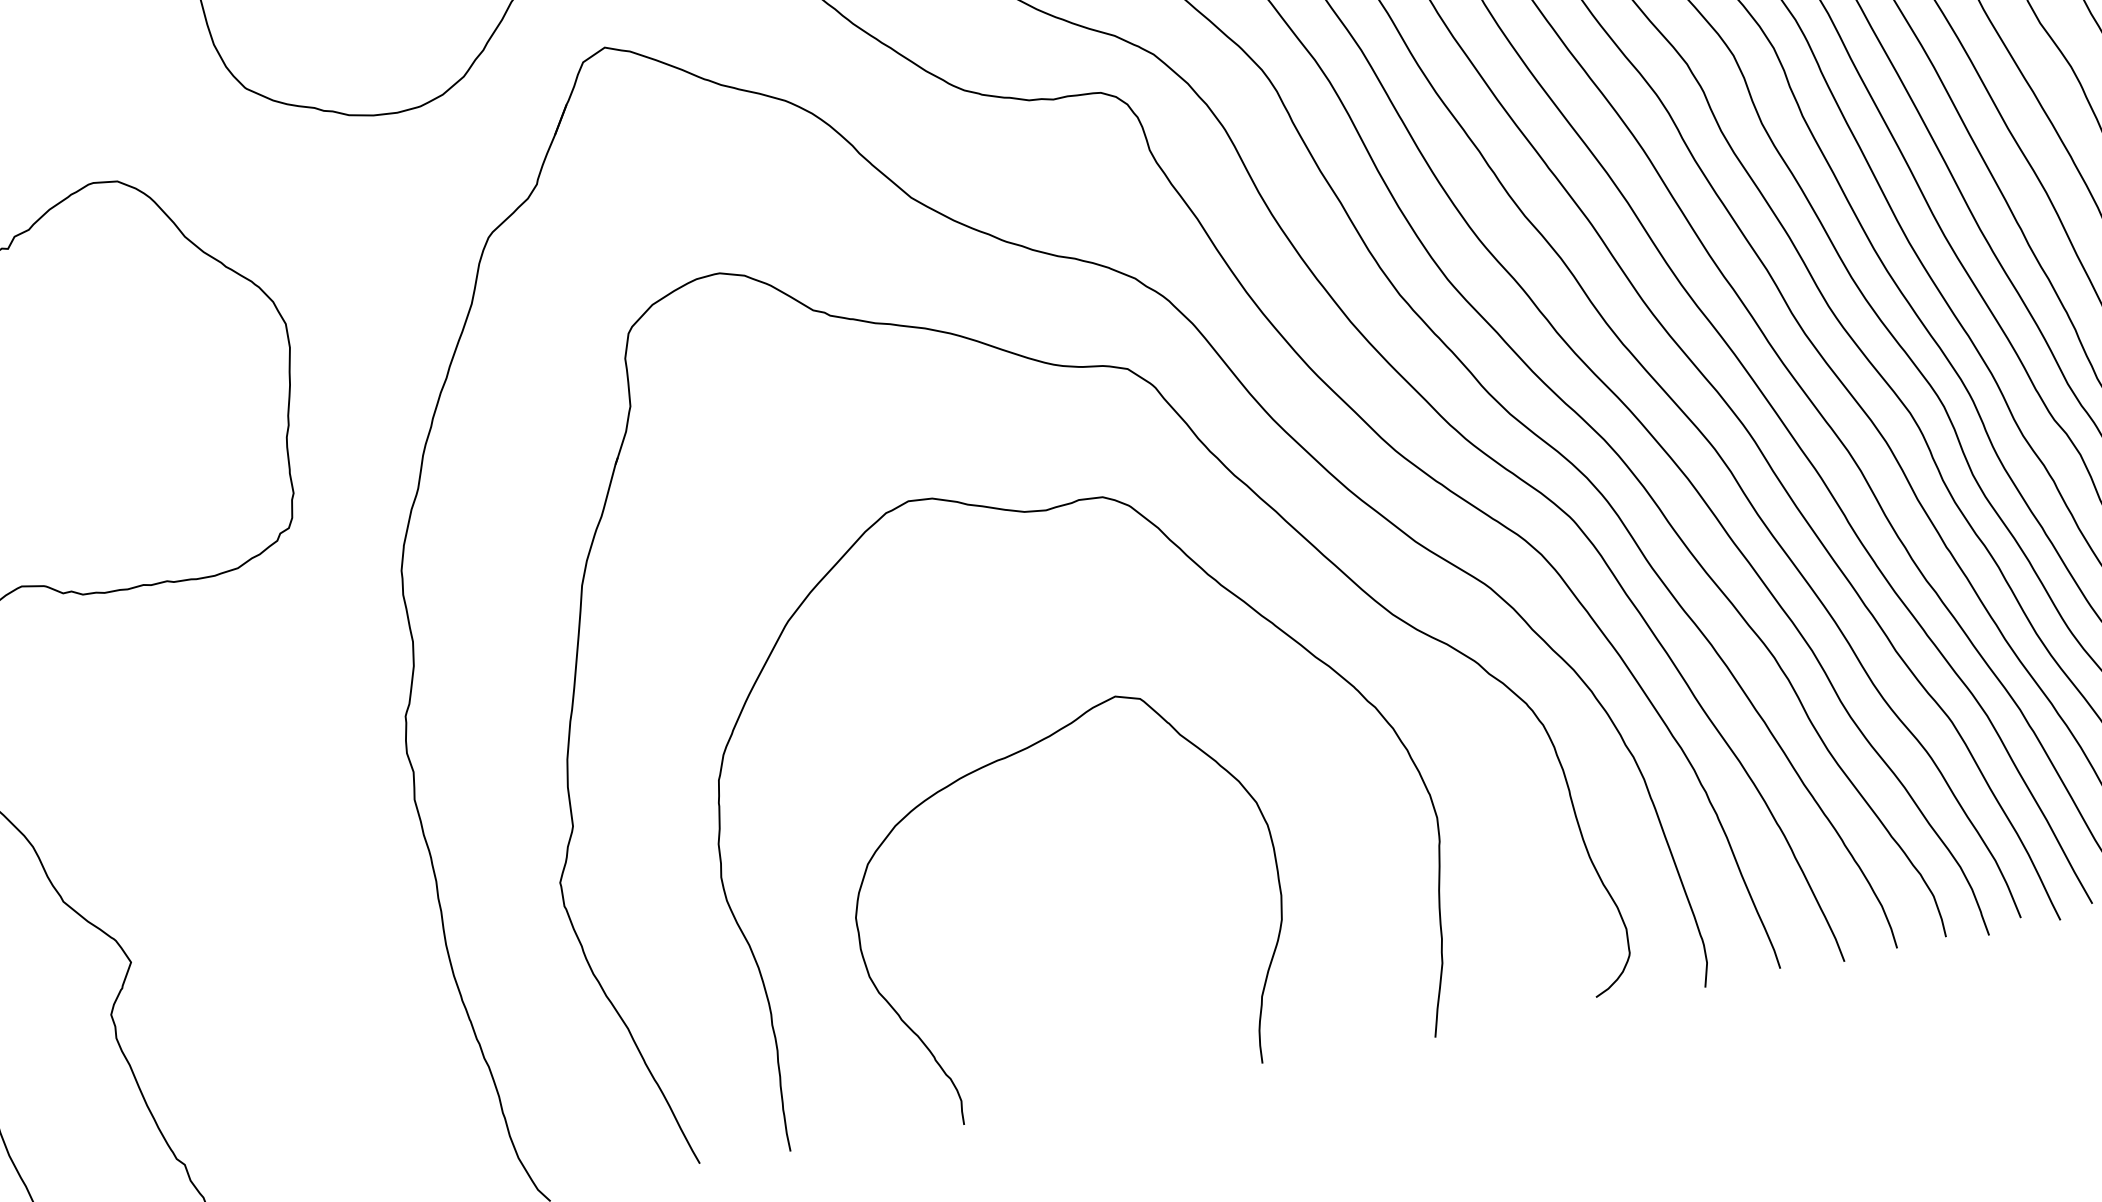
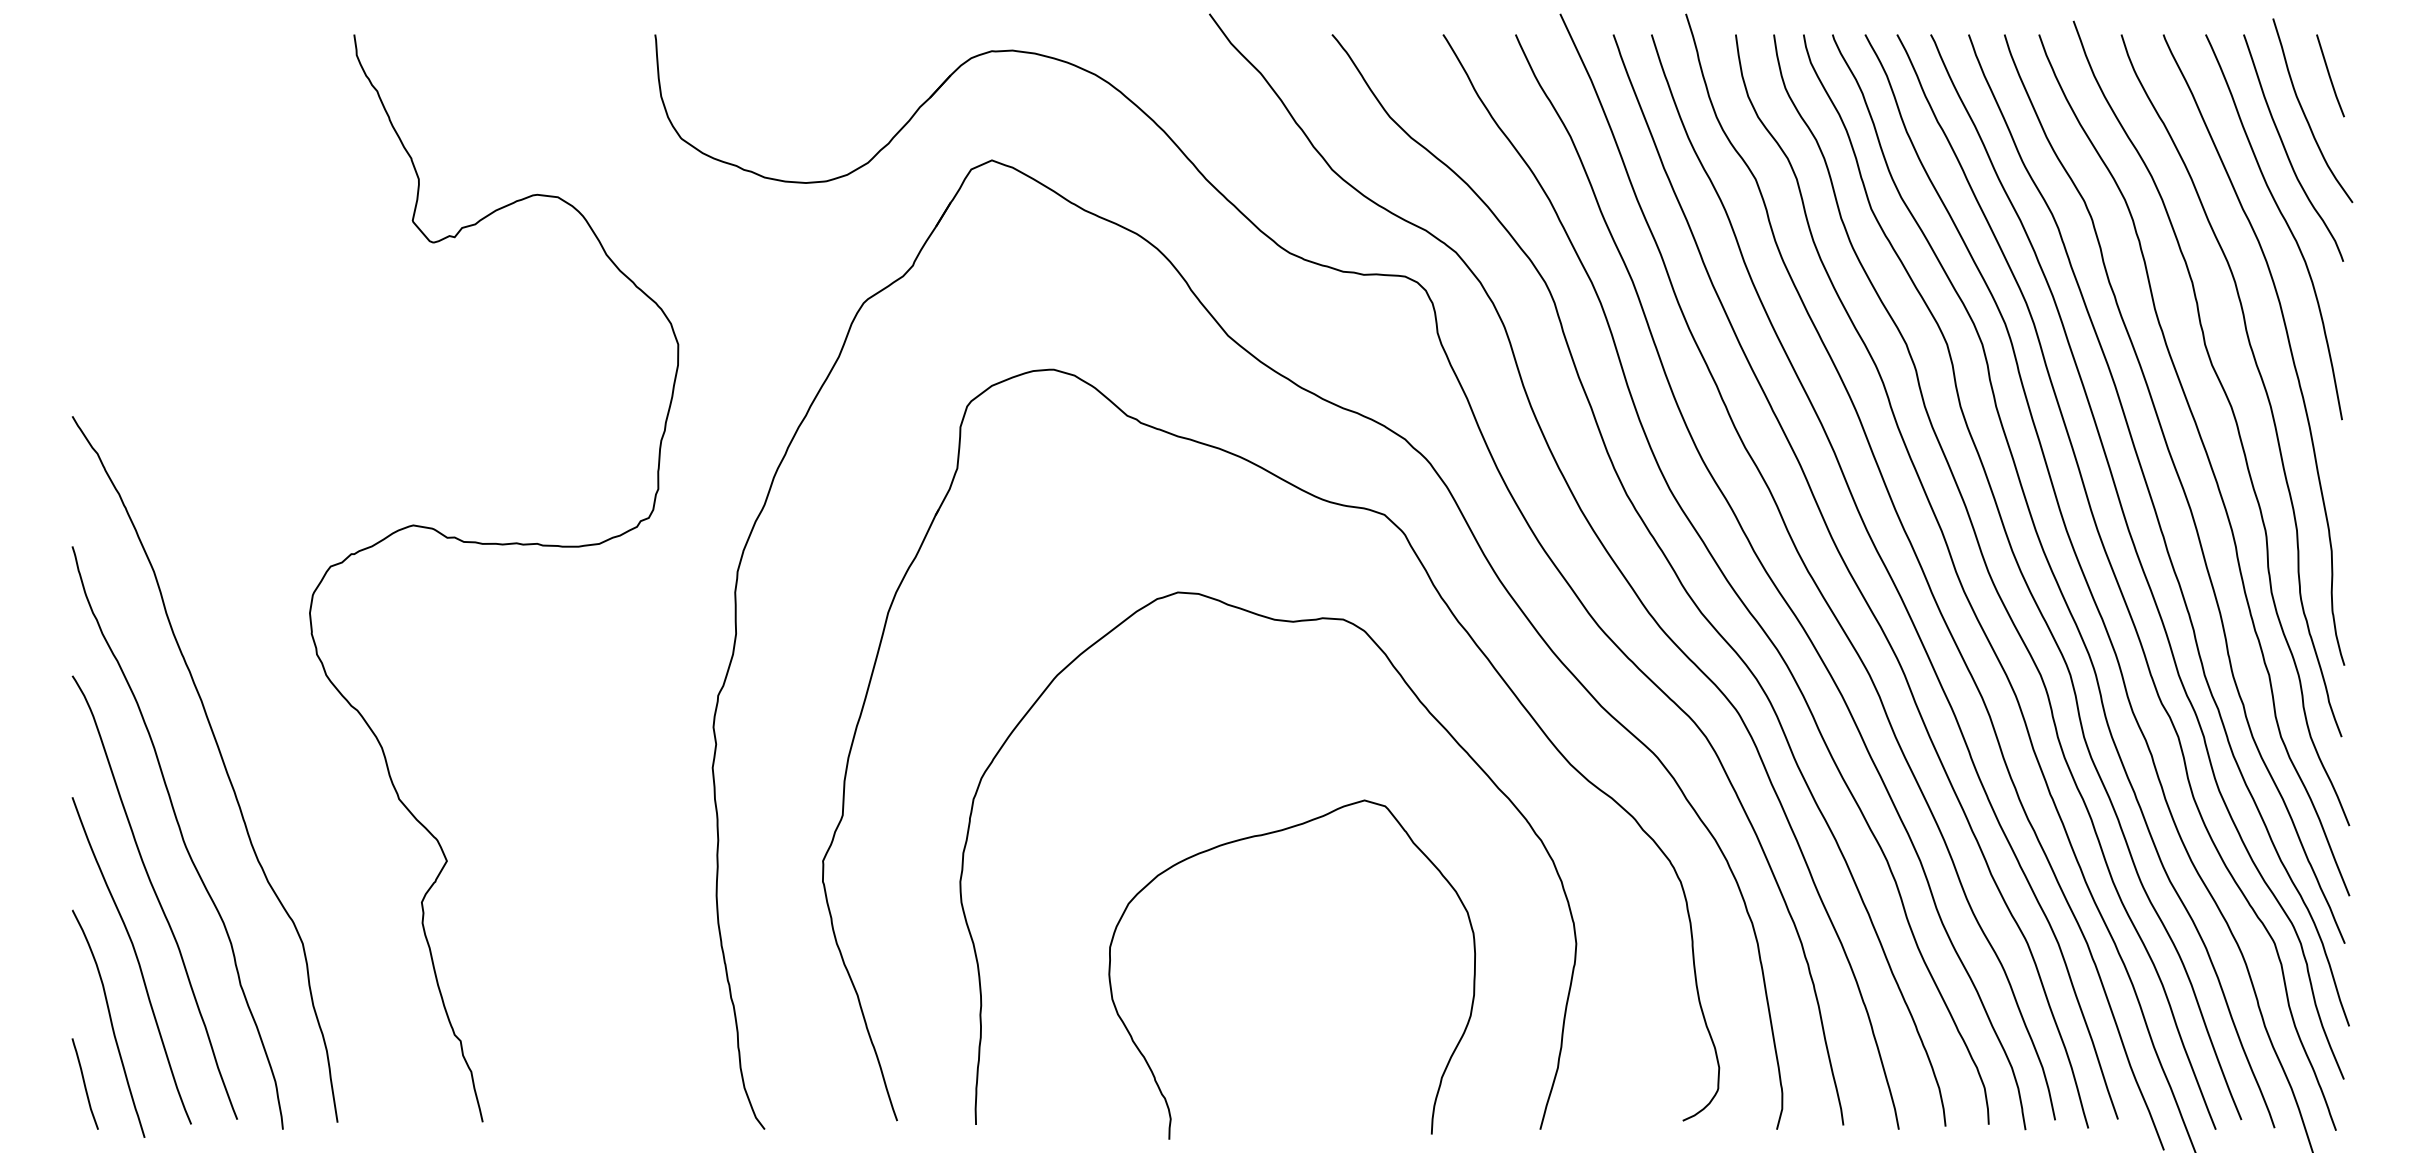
curve: (1005, 759) -> (1261, 836), moved

